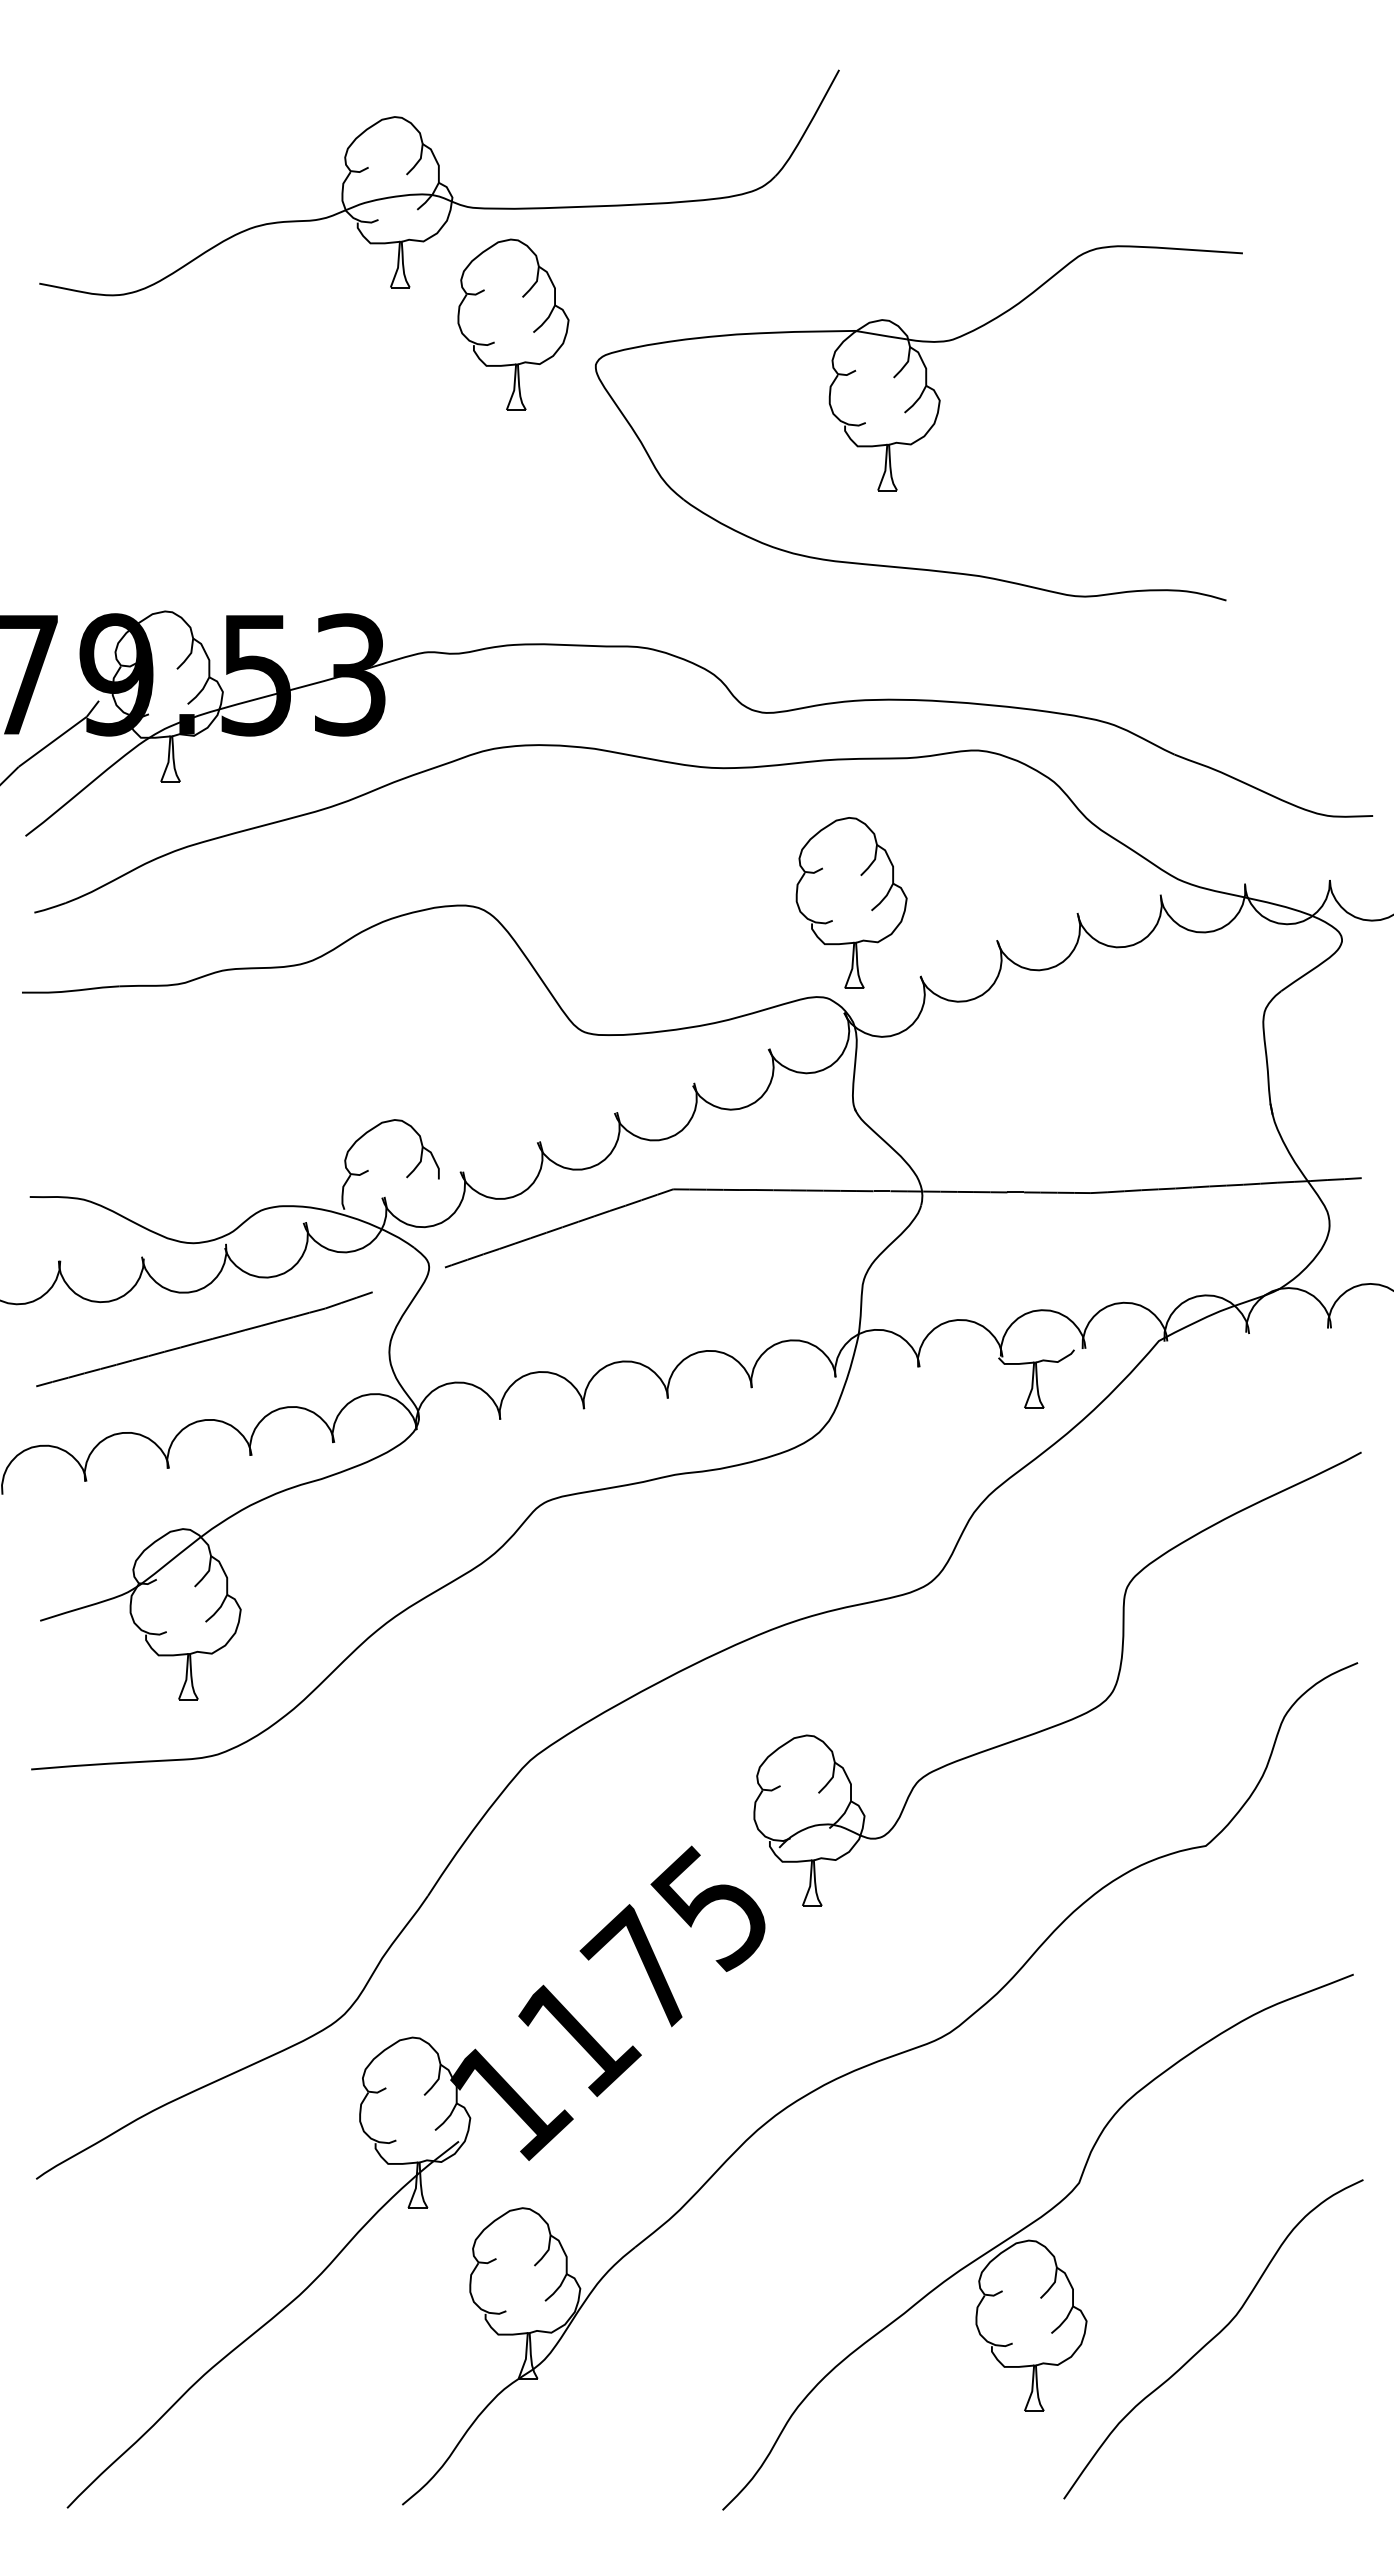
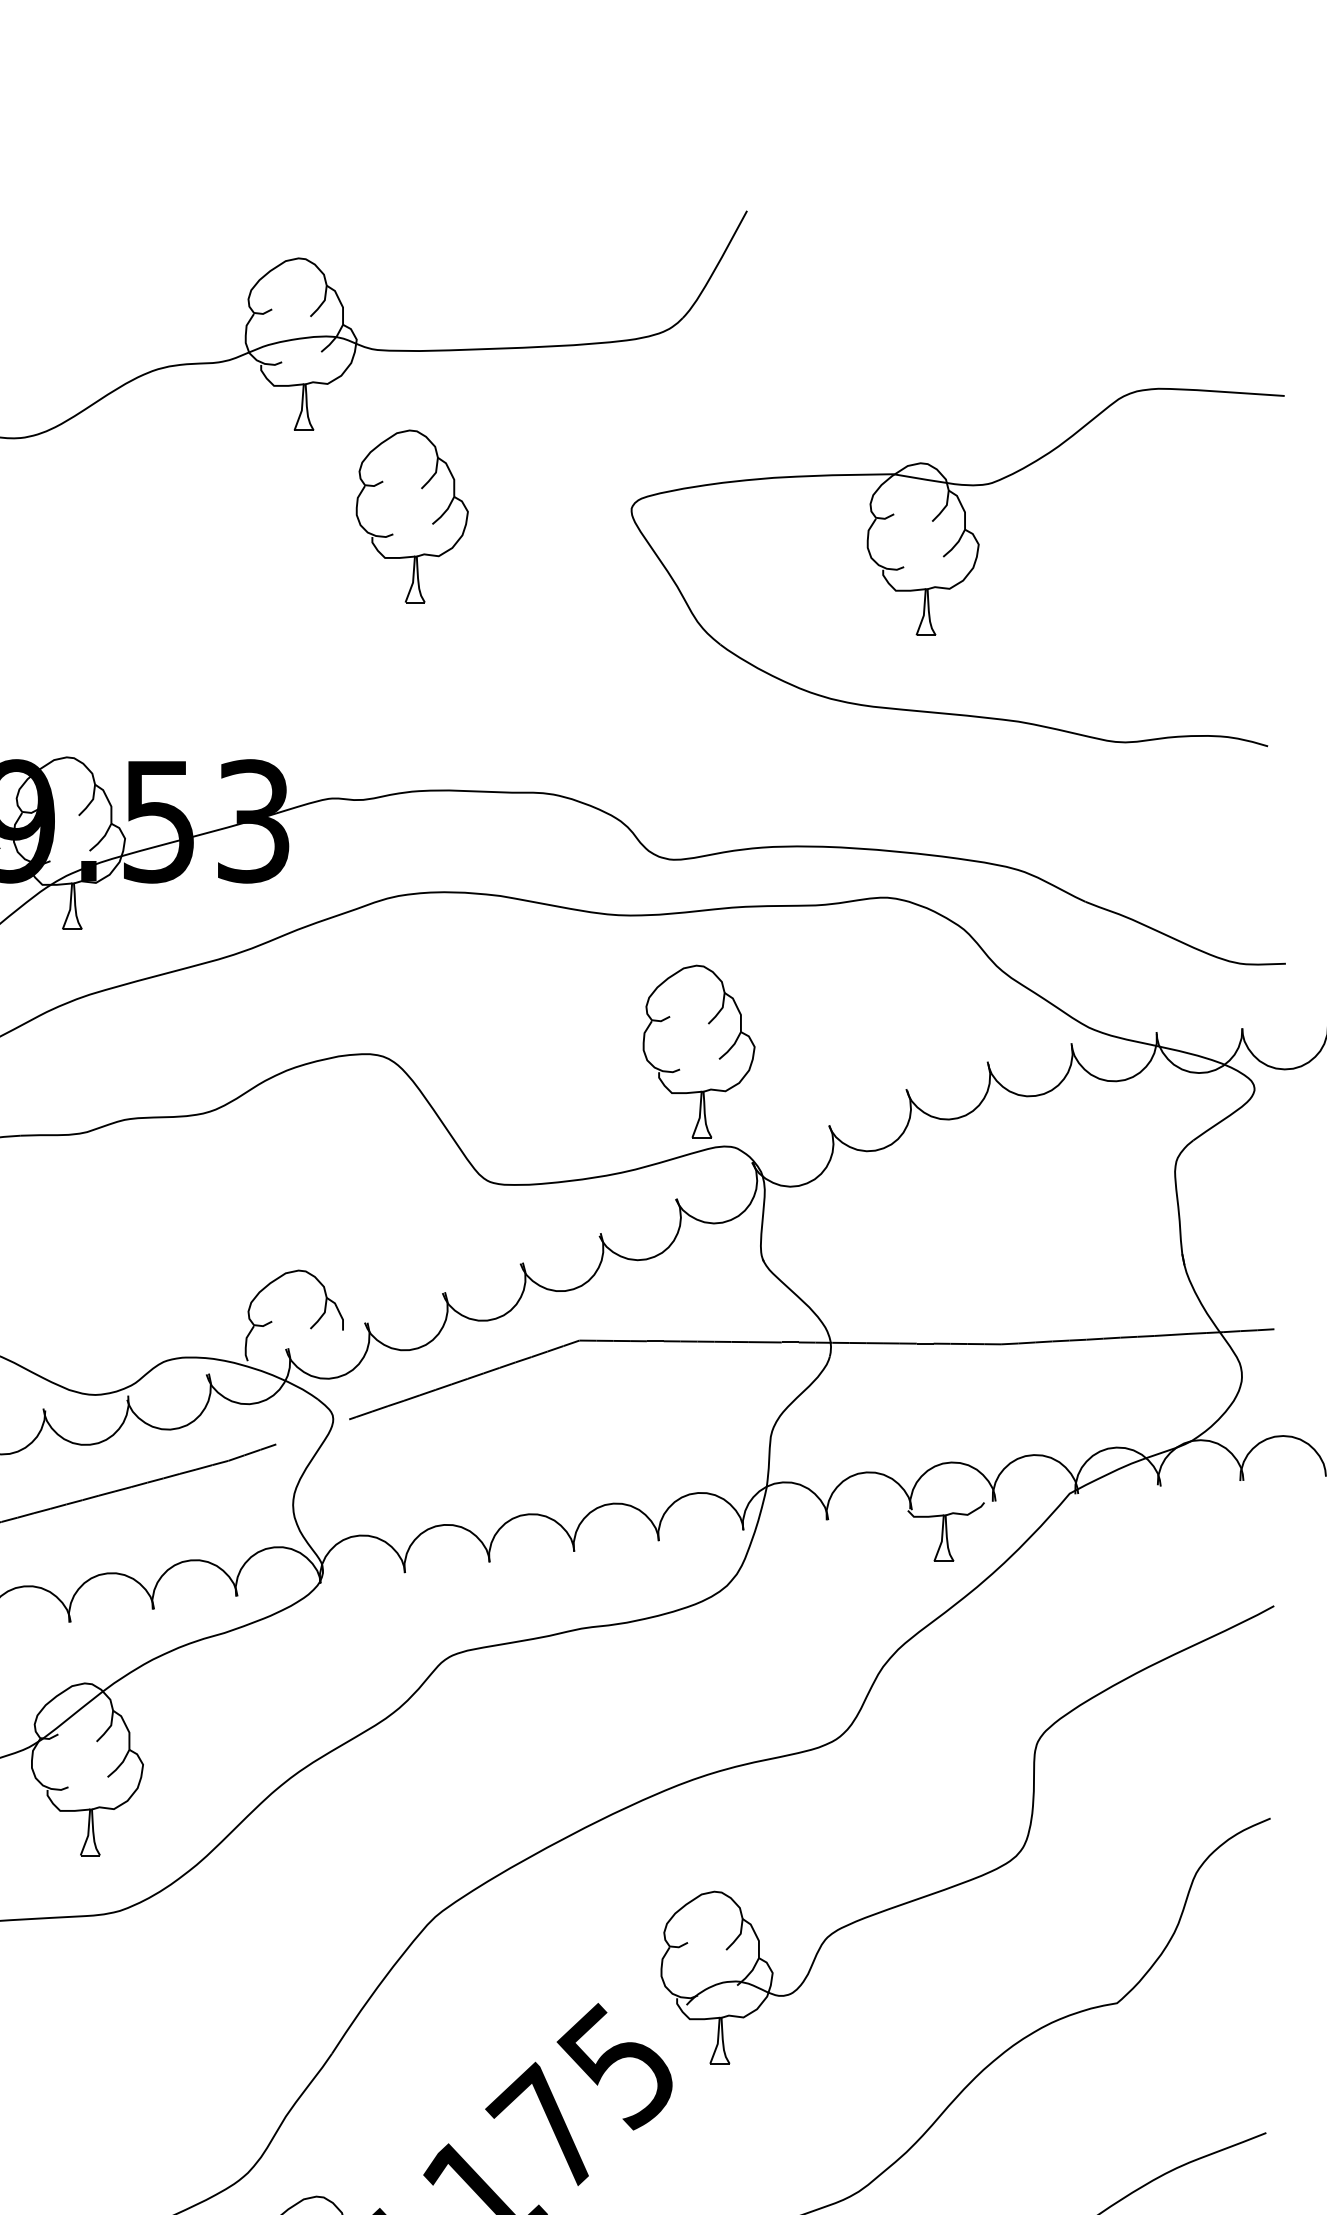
part: (513, 324) -> (412, 516), moved
part: (918, 423) -> (957, 567), moved
part: (851, 902) -> (698, 1051), moved

